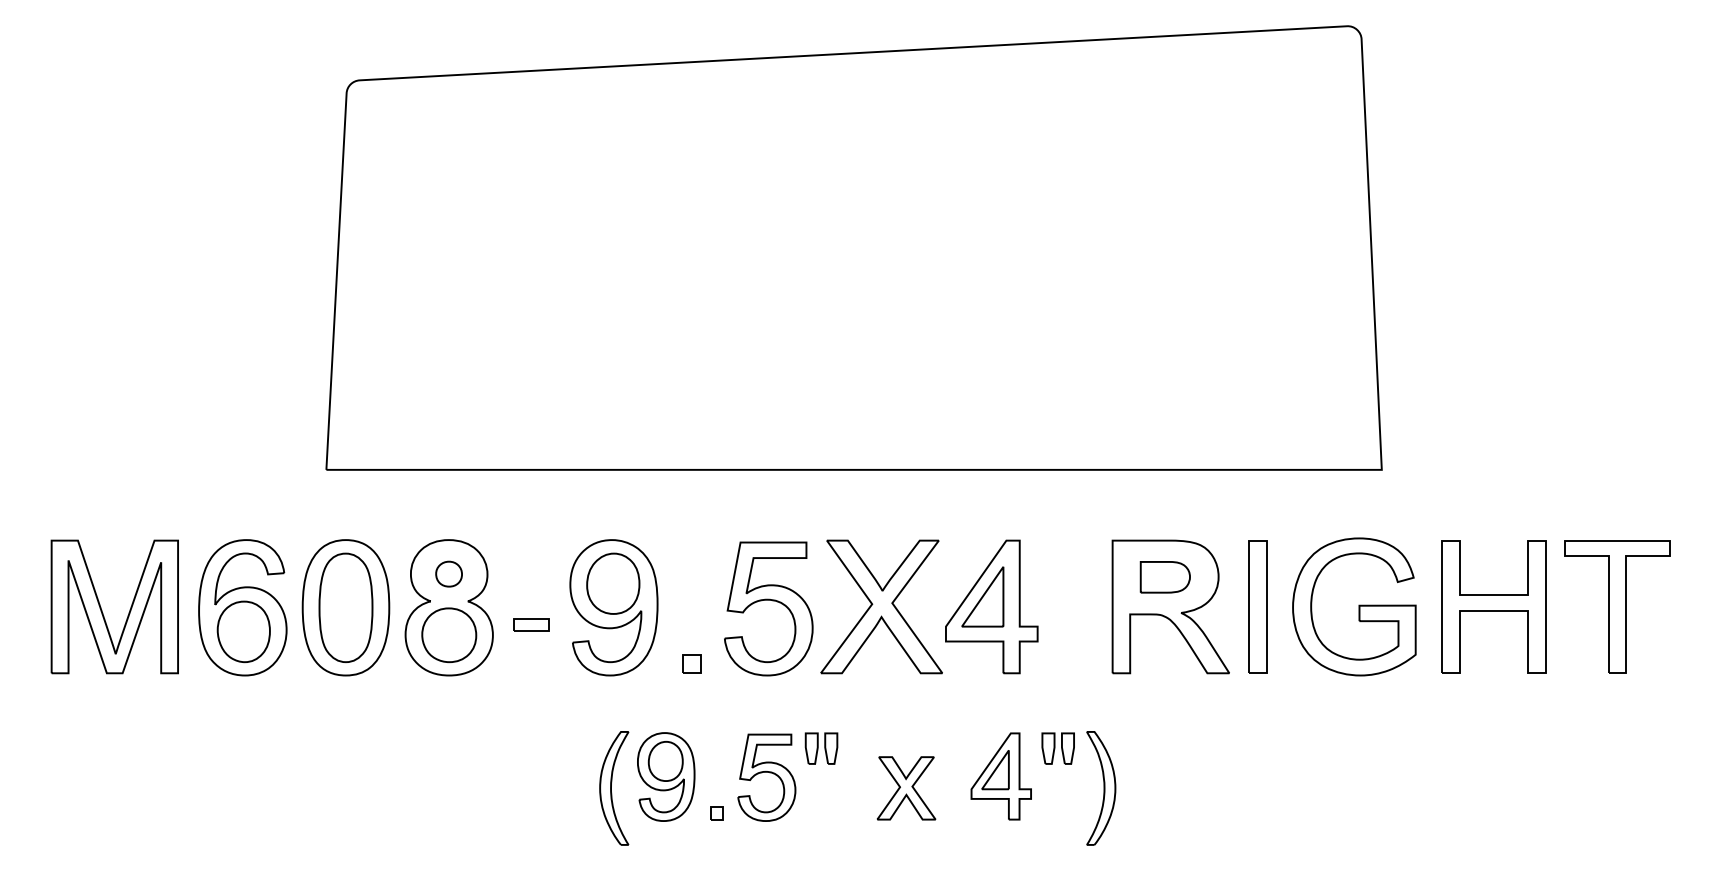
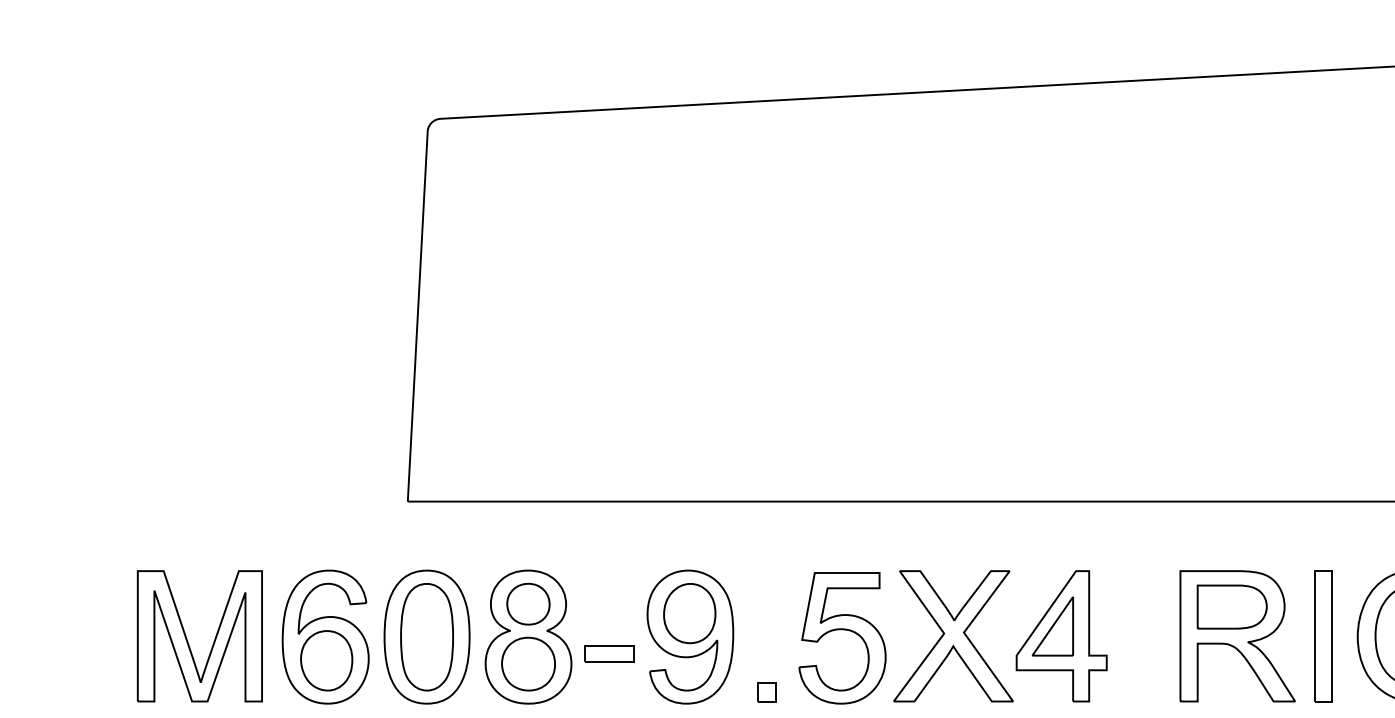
part: (448, 573) -> (527, 603), size x1.67
part: (1165, 577) -> (1232, 607), size x1.43
part: (531, 624) -> (609, 653), size x1.43

